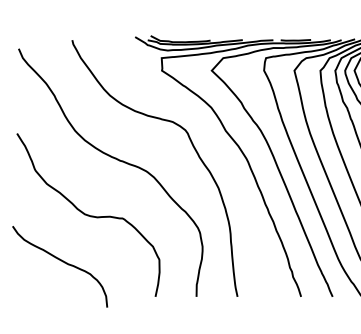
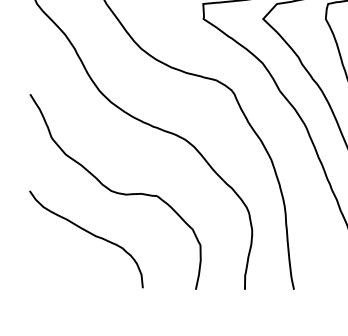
curve: (62, 262) -> (89, 234), moved

